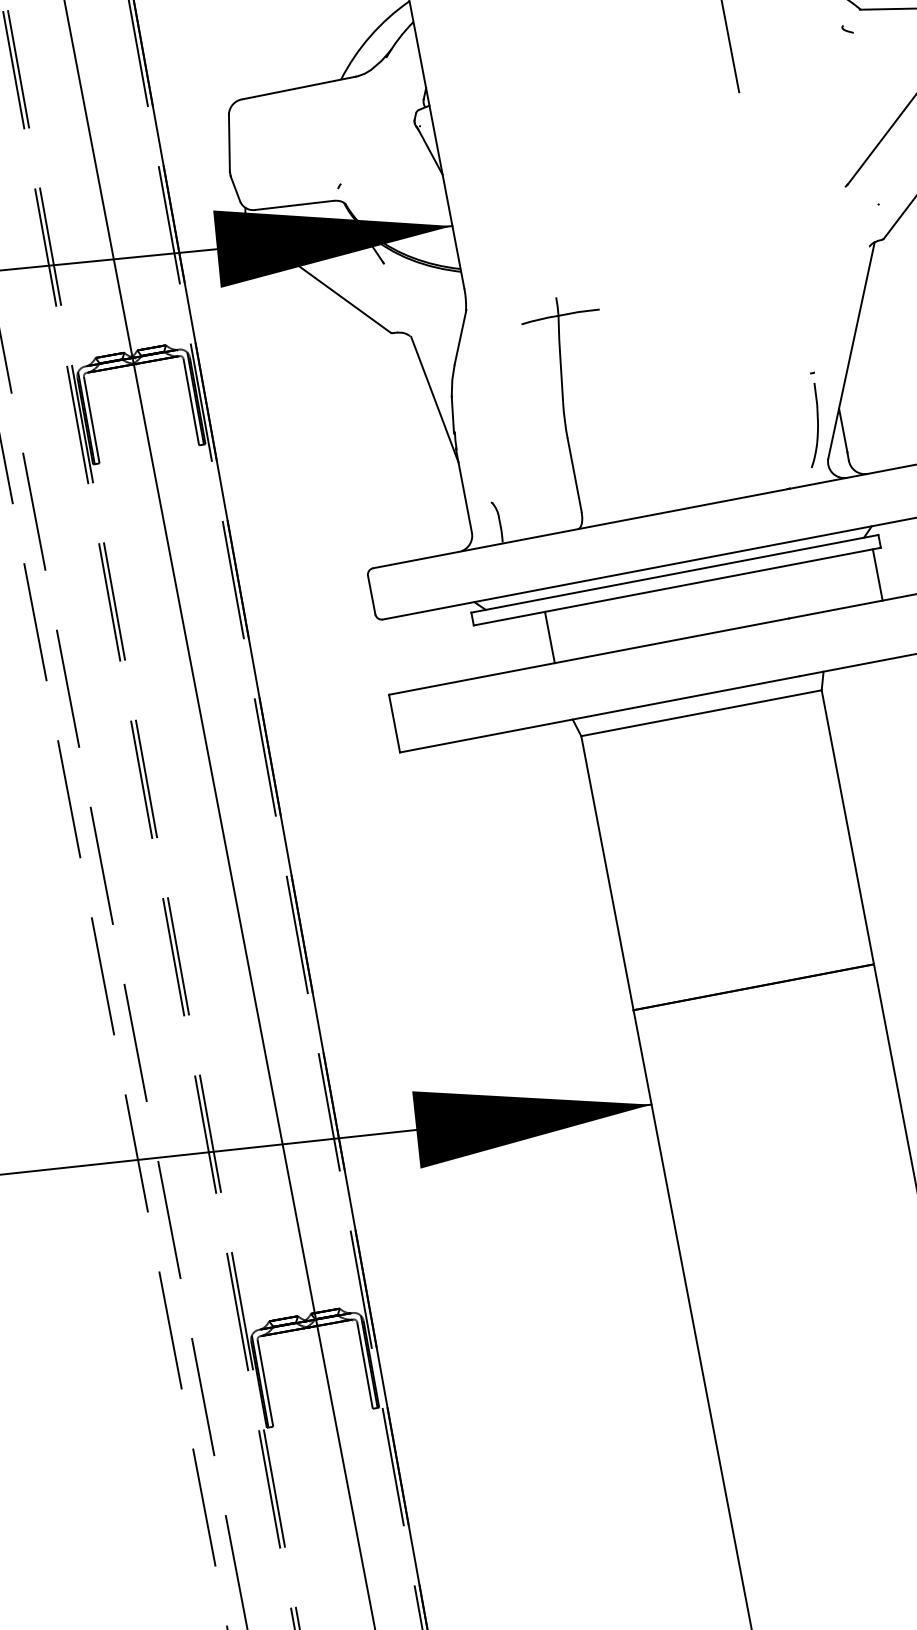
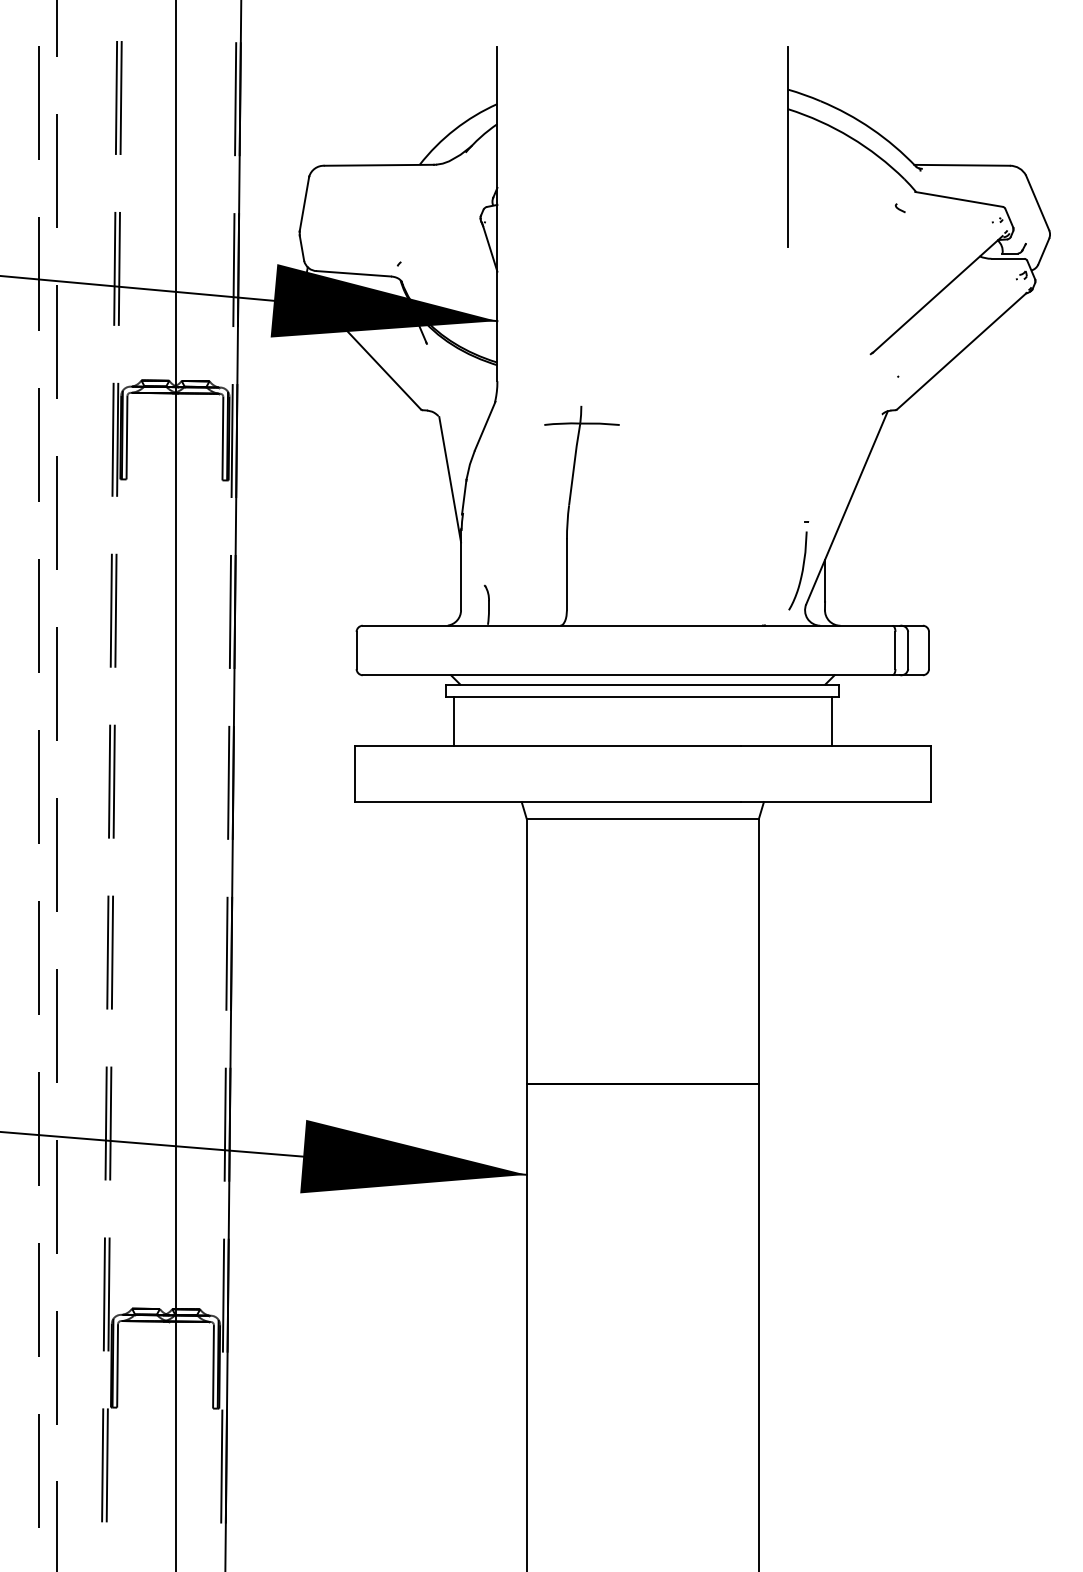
line: (550, 637) -> (454, 721), moved

